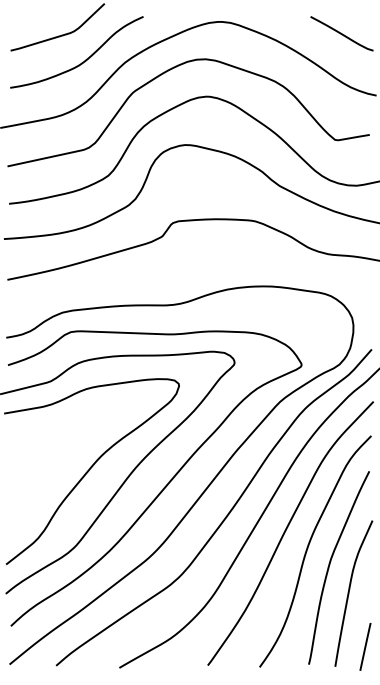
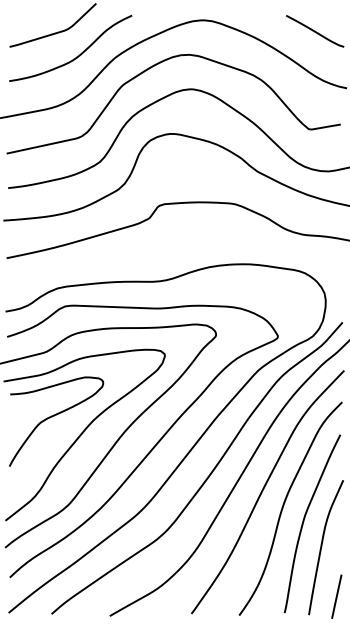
curve: (59, 451) -> (54, 416), added

